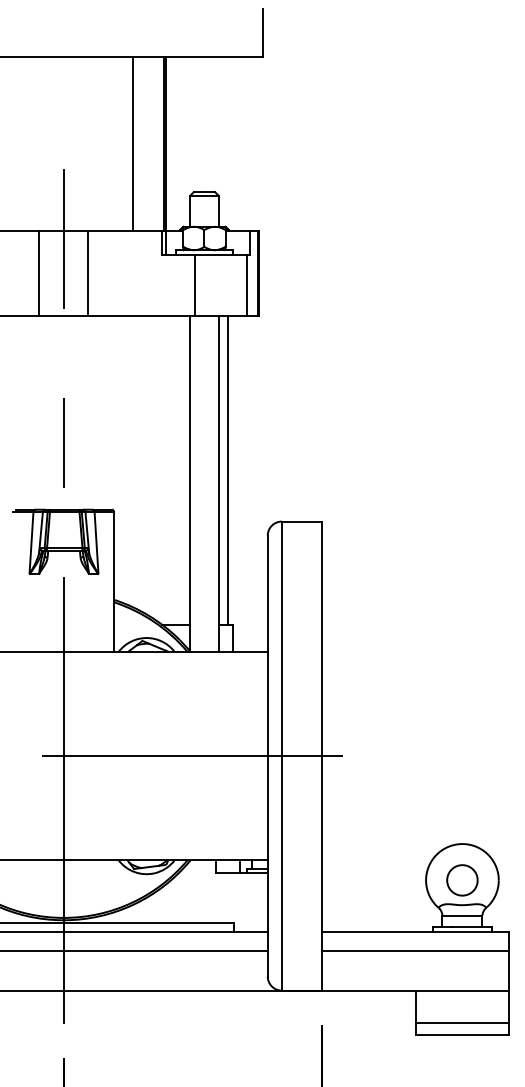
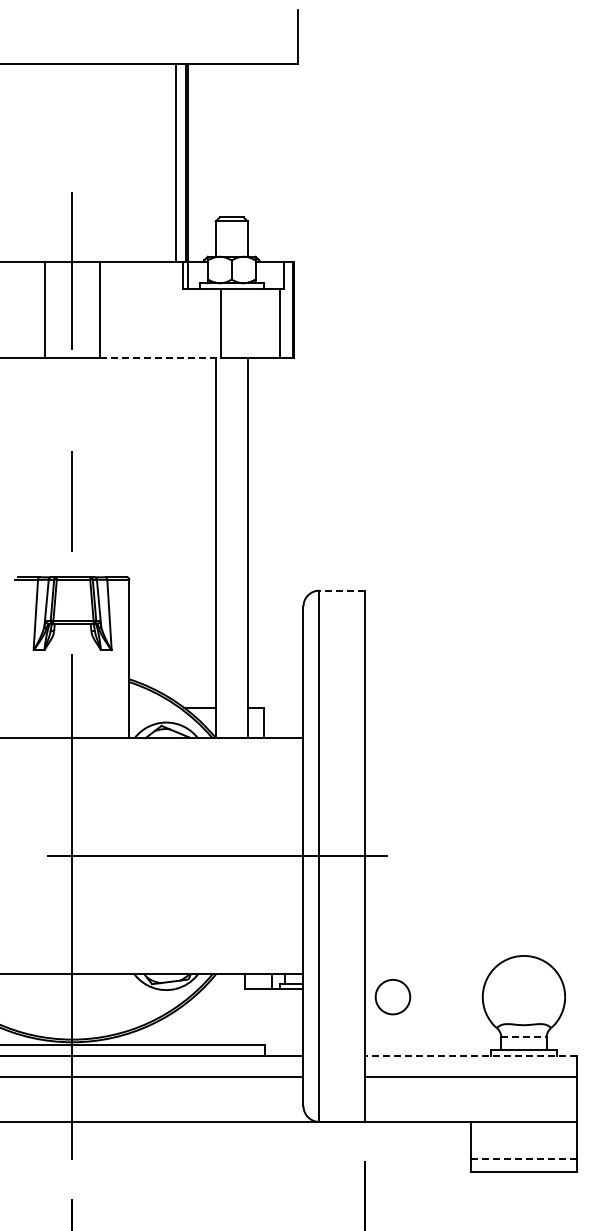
line: (132, 144) -> (175, 163), moved
line: (141, 315) -> (160, 357), solid -> dashed
line: (228, 470) -> (258, 532), removed
line: (301, 521) -> (341, 590), solid -> dashed
part: (462, 880) -> (392, 997), moved
line: (462, 915) -> (523, 1036), solid -> dashed
line: (415, 931) -> (470, 1055), solid -> dashed
line: (462, 1023) -> (524, 1159), solid -> dashed

